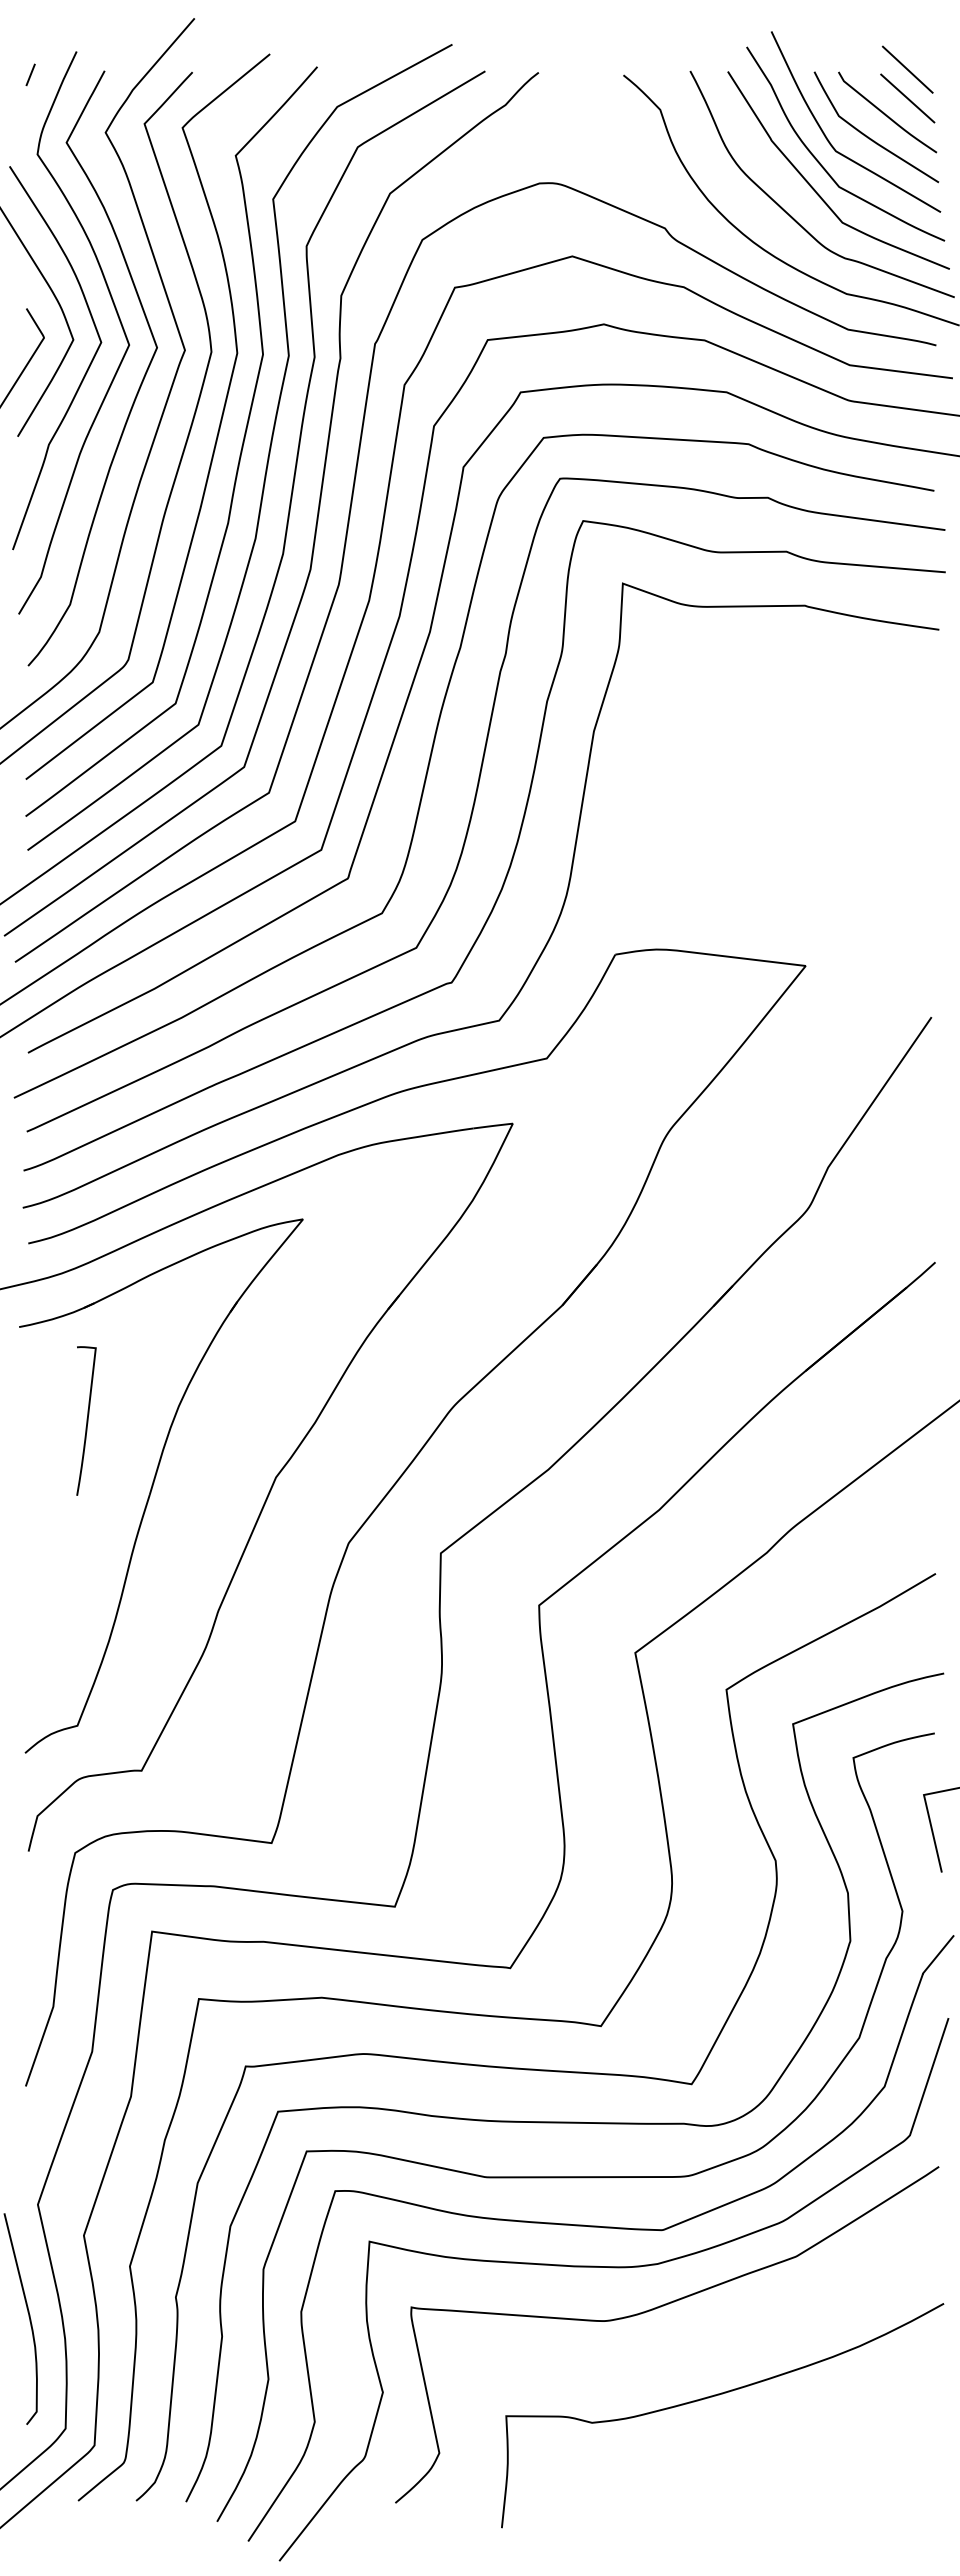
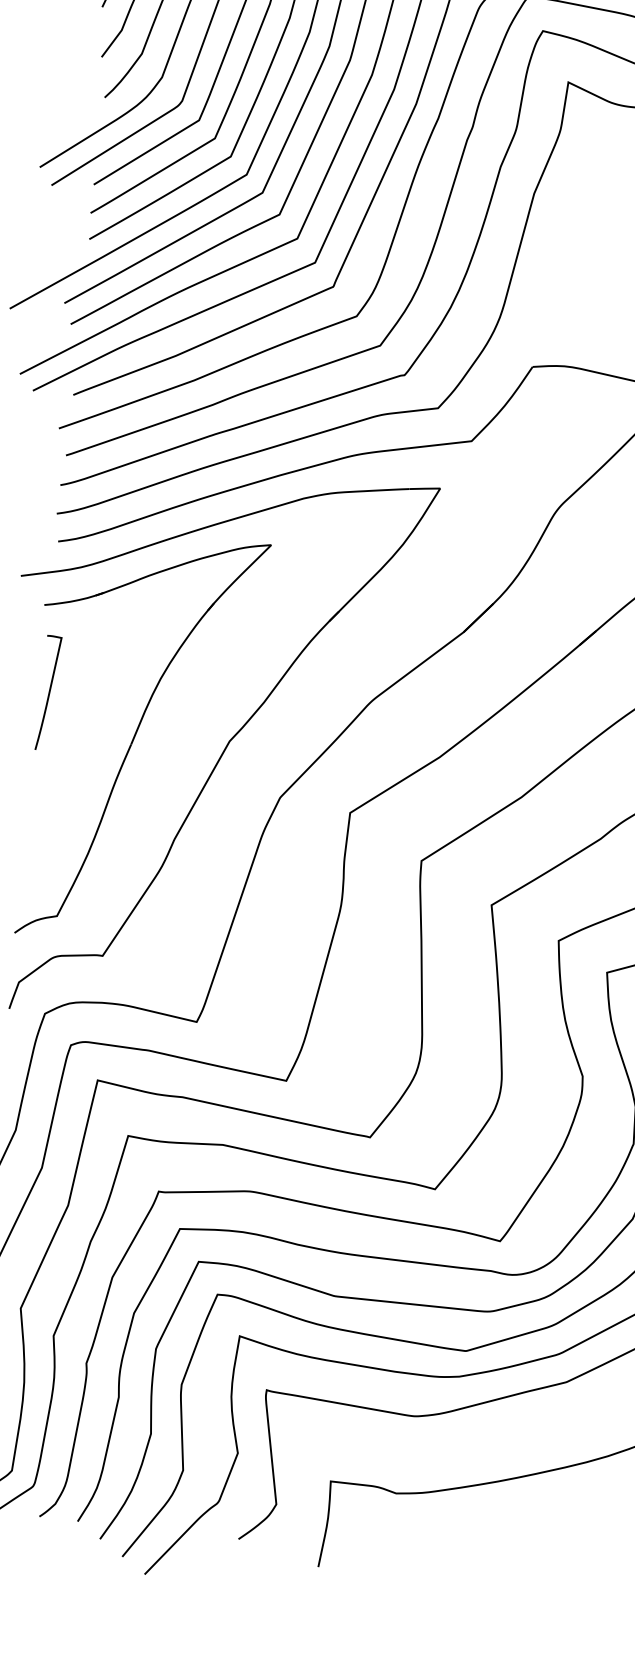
curve: (86, 1420) -> (48, 692), moved

